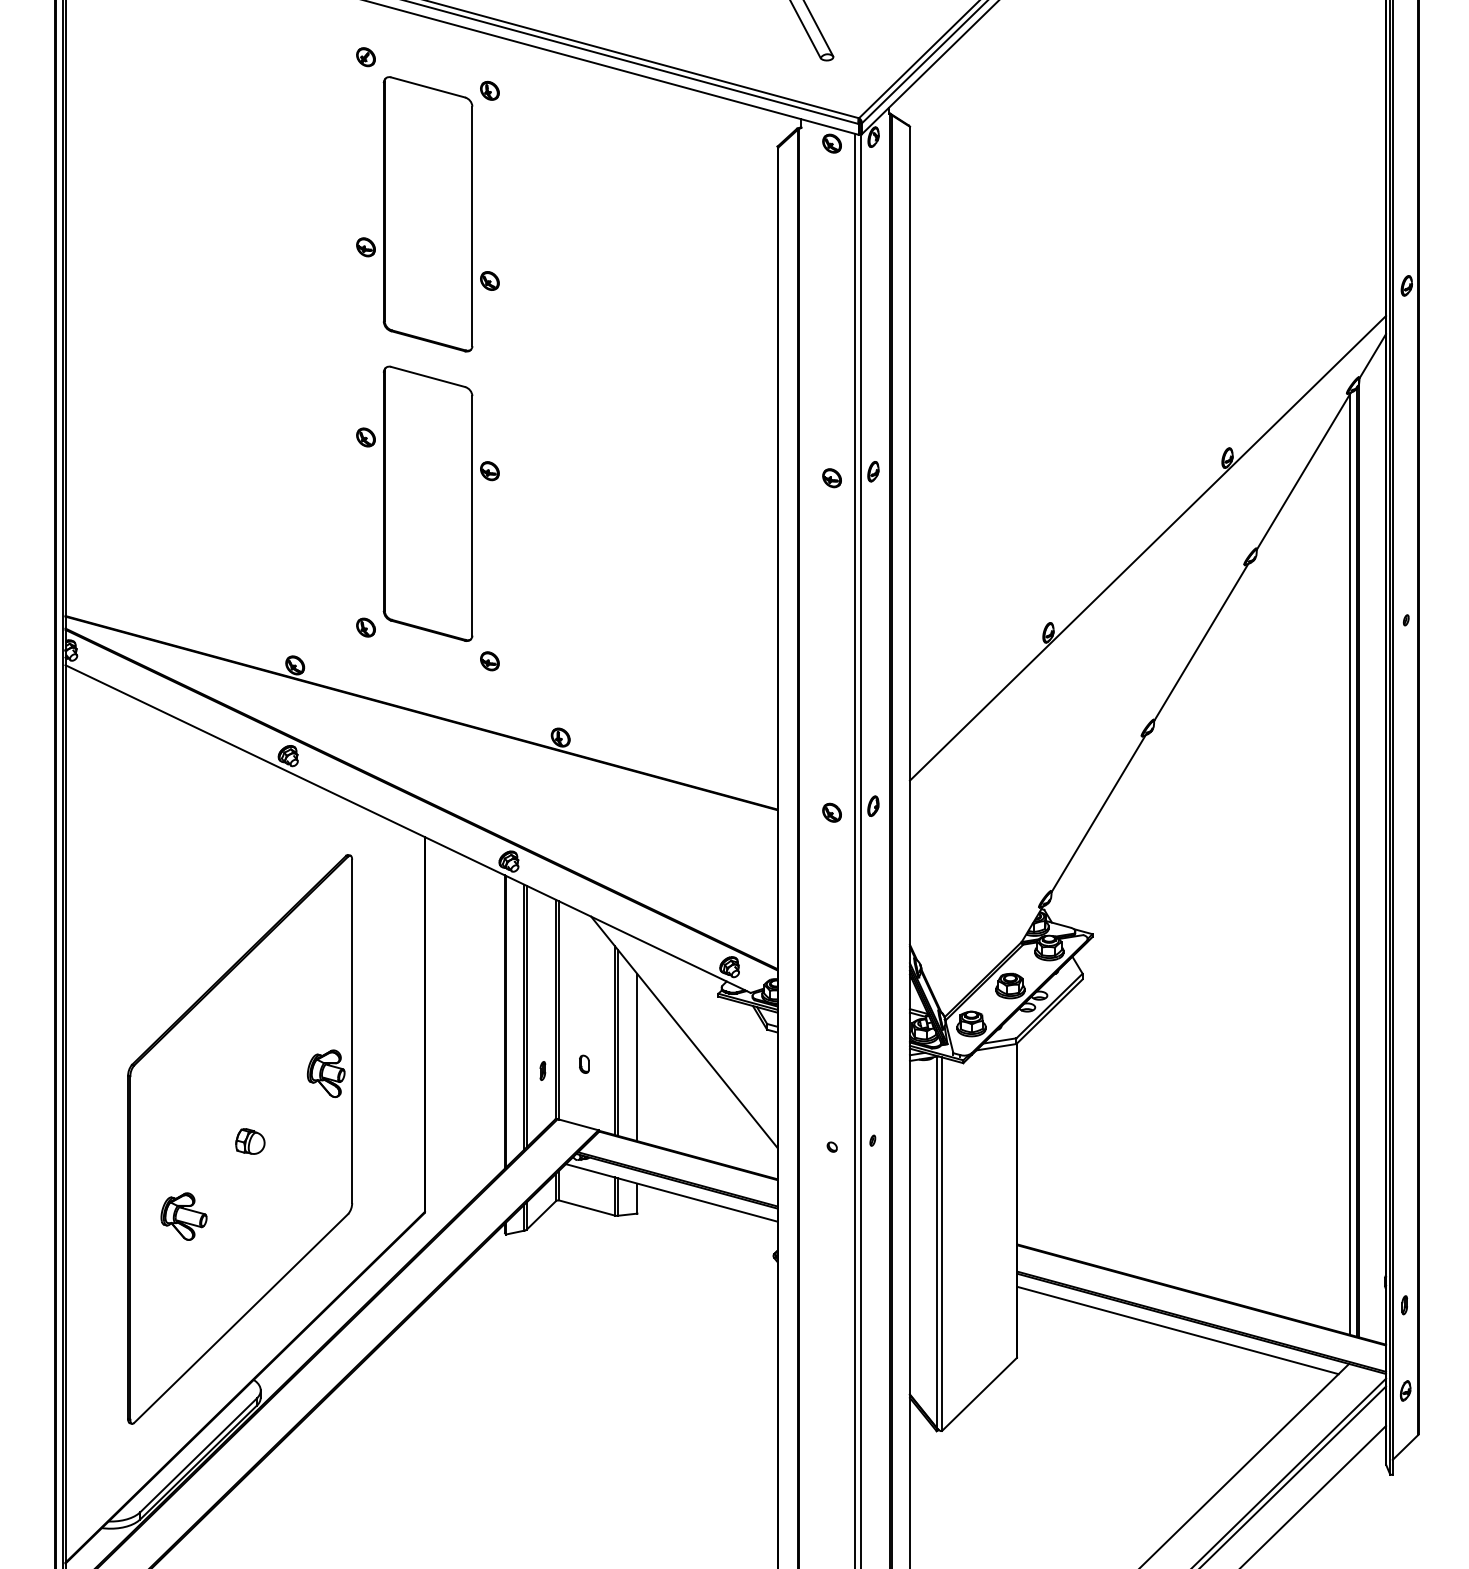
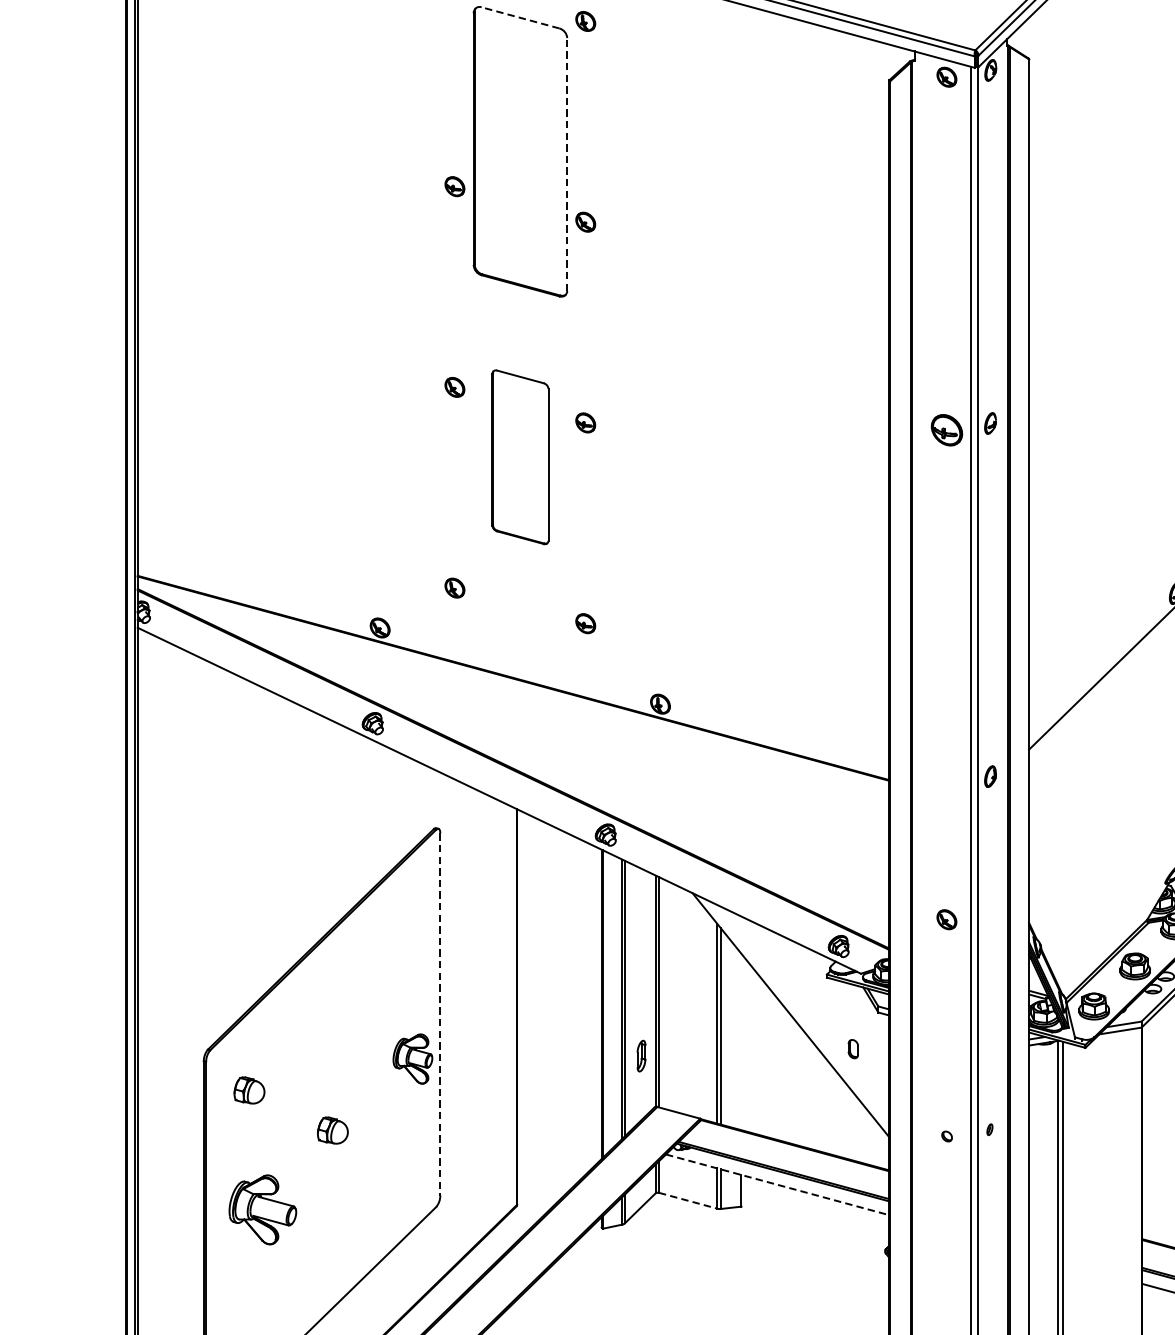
line: (427, 87) -> (519, 17), solid -> dashed
line: (472, 226) -> (567, 164), solid -> dashed
part: (831, 478) -> (946, 430), size x1.6
part: (427, 503) -> (519, 457), size x0.6
part: (831, 812) -> (946, 919), moved
line: (352, 1031) -> (440, 1014), solid -> dashed
line: (637, 1057) -> (741, 1041), removed
part: (584, 1063) -> (853, 1048), moved
part: (542, 1070) -> (641, 1055), size x1.6
part: (171, 1103) -> (249, 1090), added
line: (671, 1192) -> (777, 1184), solid -> dashed
line: (586, 1208) -> (687, 1201), solid -> dashed
part: (183, 1216) -> (262, 1209), size x1.4

